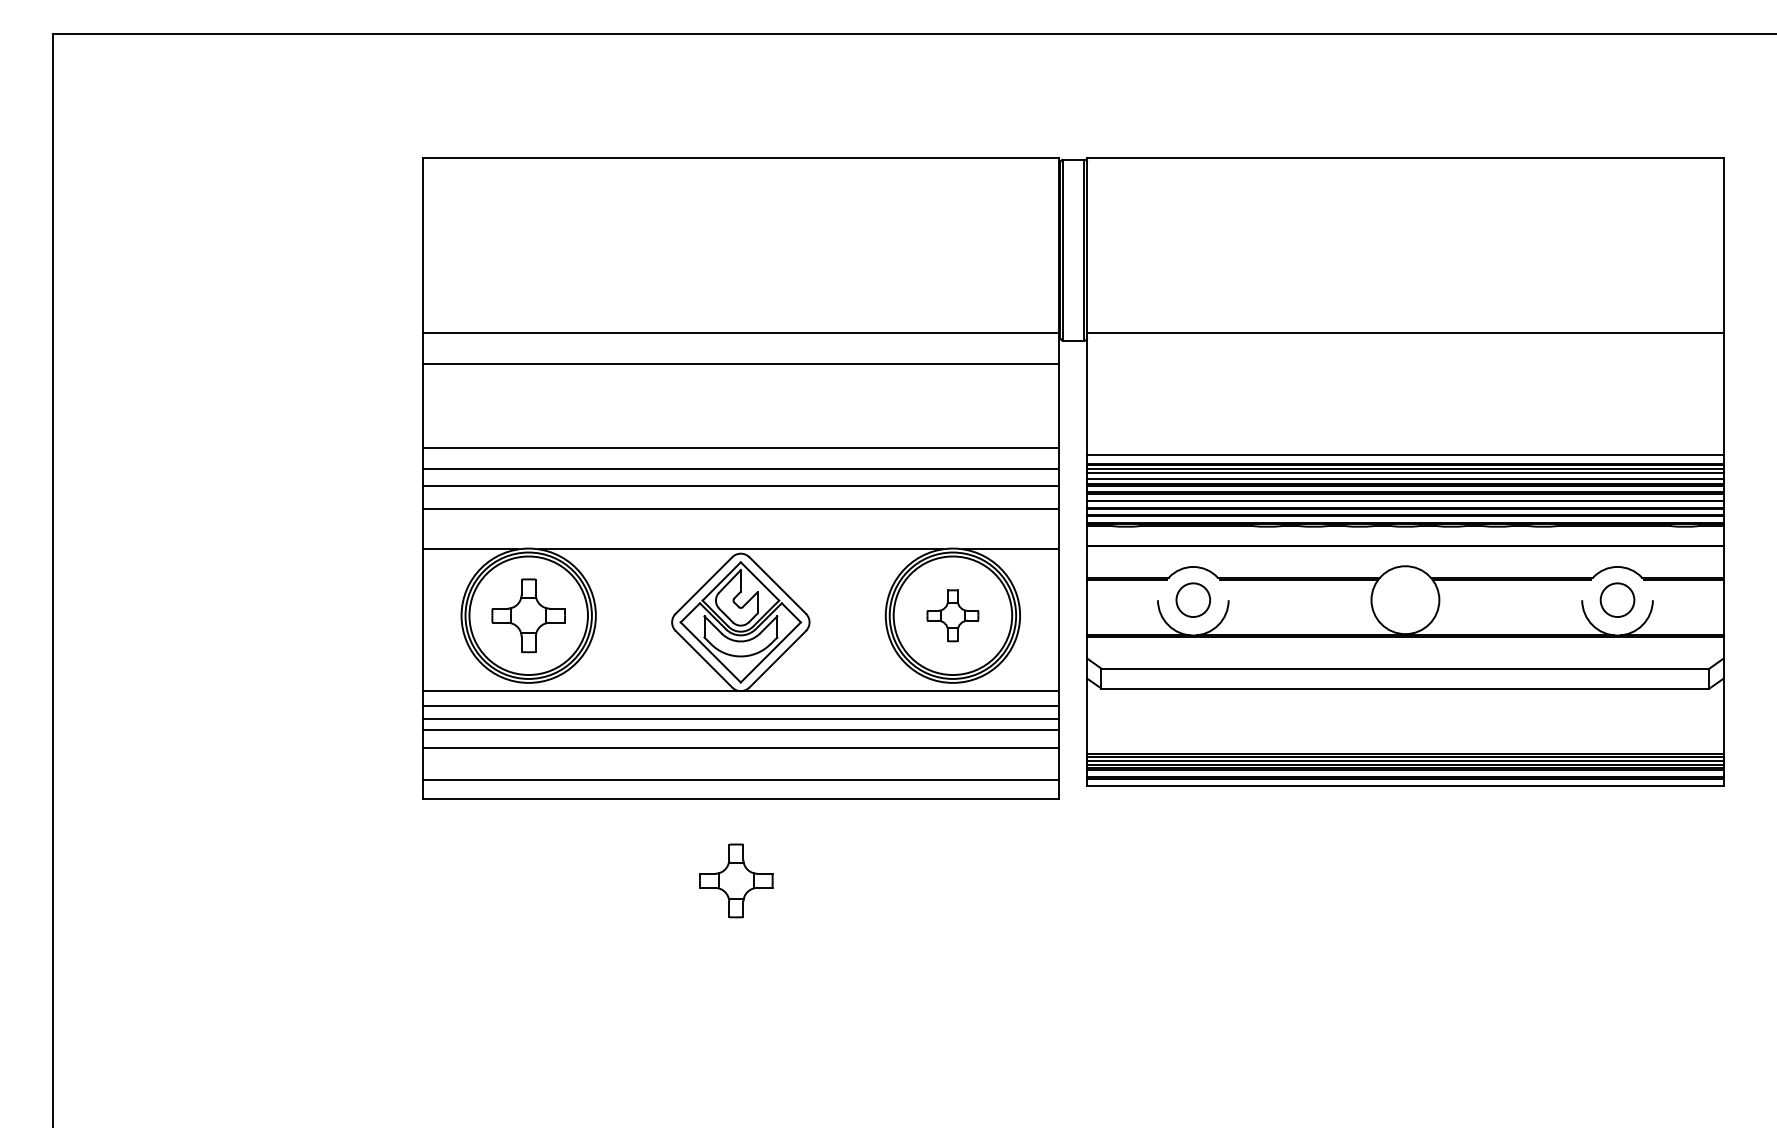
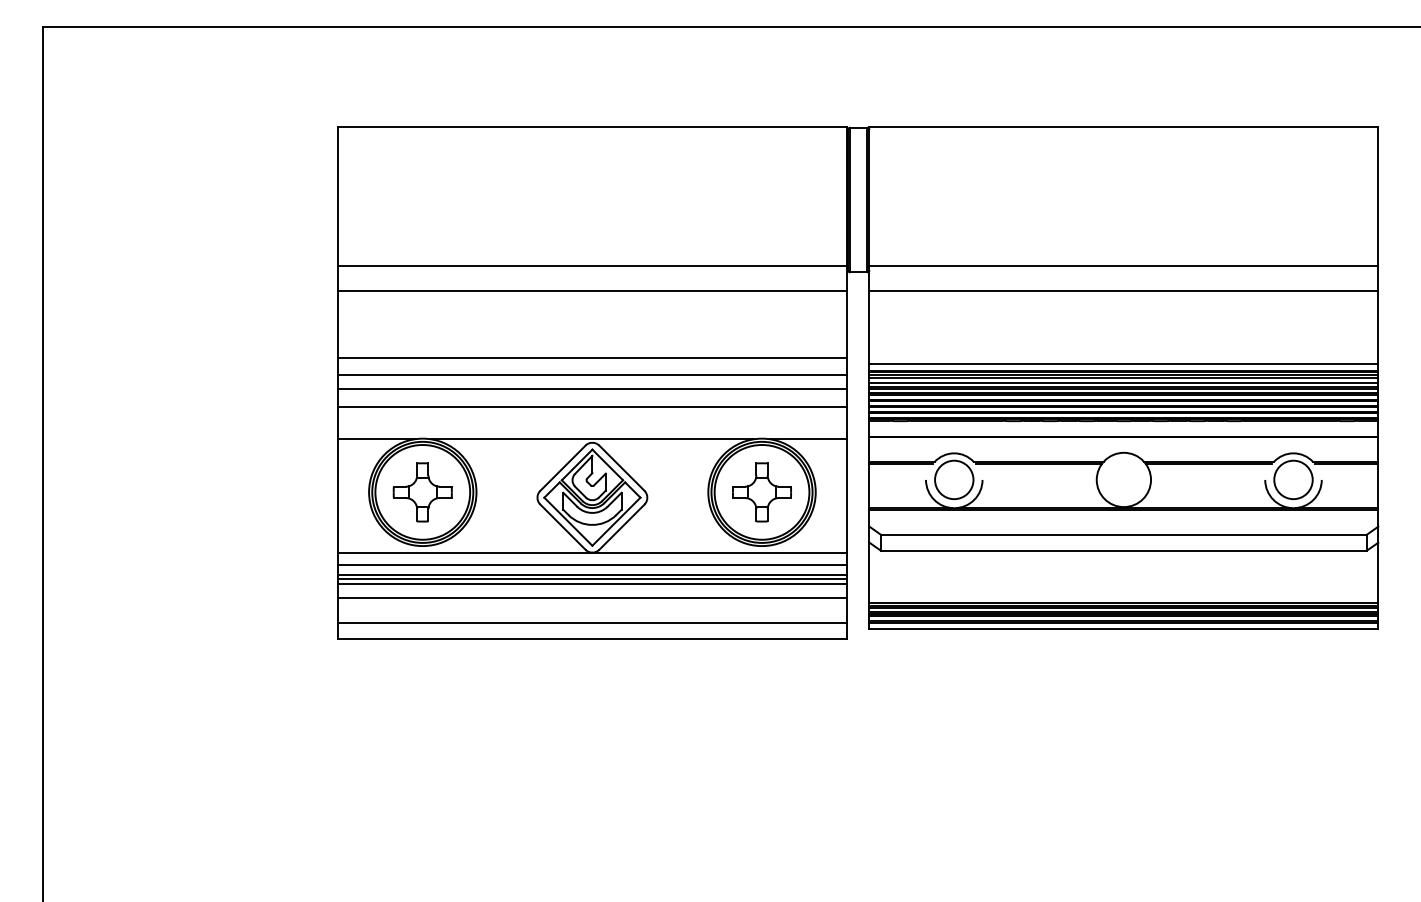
line: (1404, 364) -> (1123, 291), added
circle: (1193, 599) -> (954, 479), size x1.43
circle: (1617, 599) -> (1293, 479), size x1.43
part: (952, 615) -> (761, 492), size x1.43
line: (739, 723) -> (591, 578), added
part: (735, 881) -> (588, 704), removed

